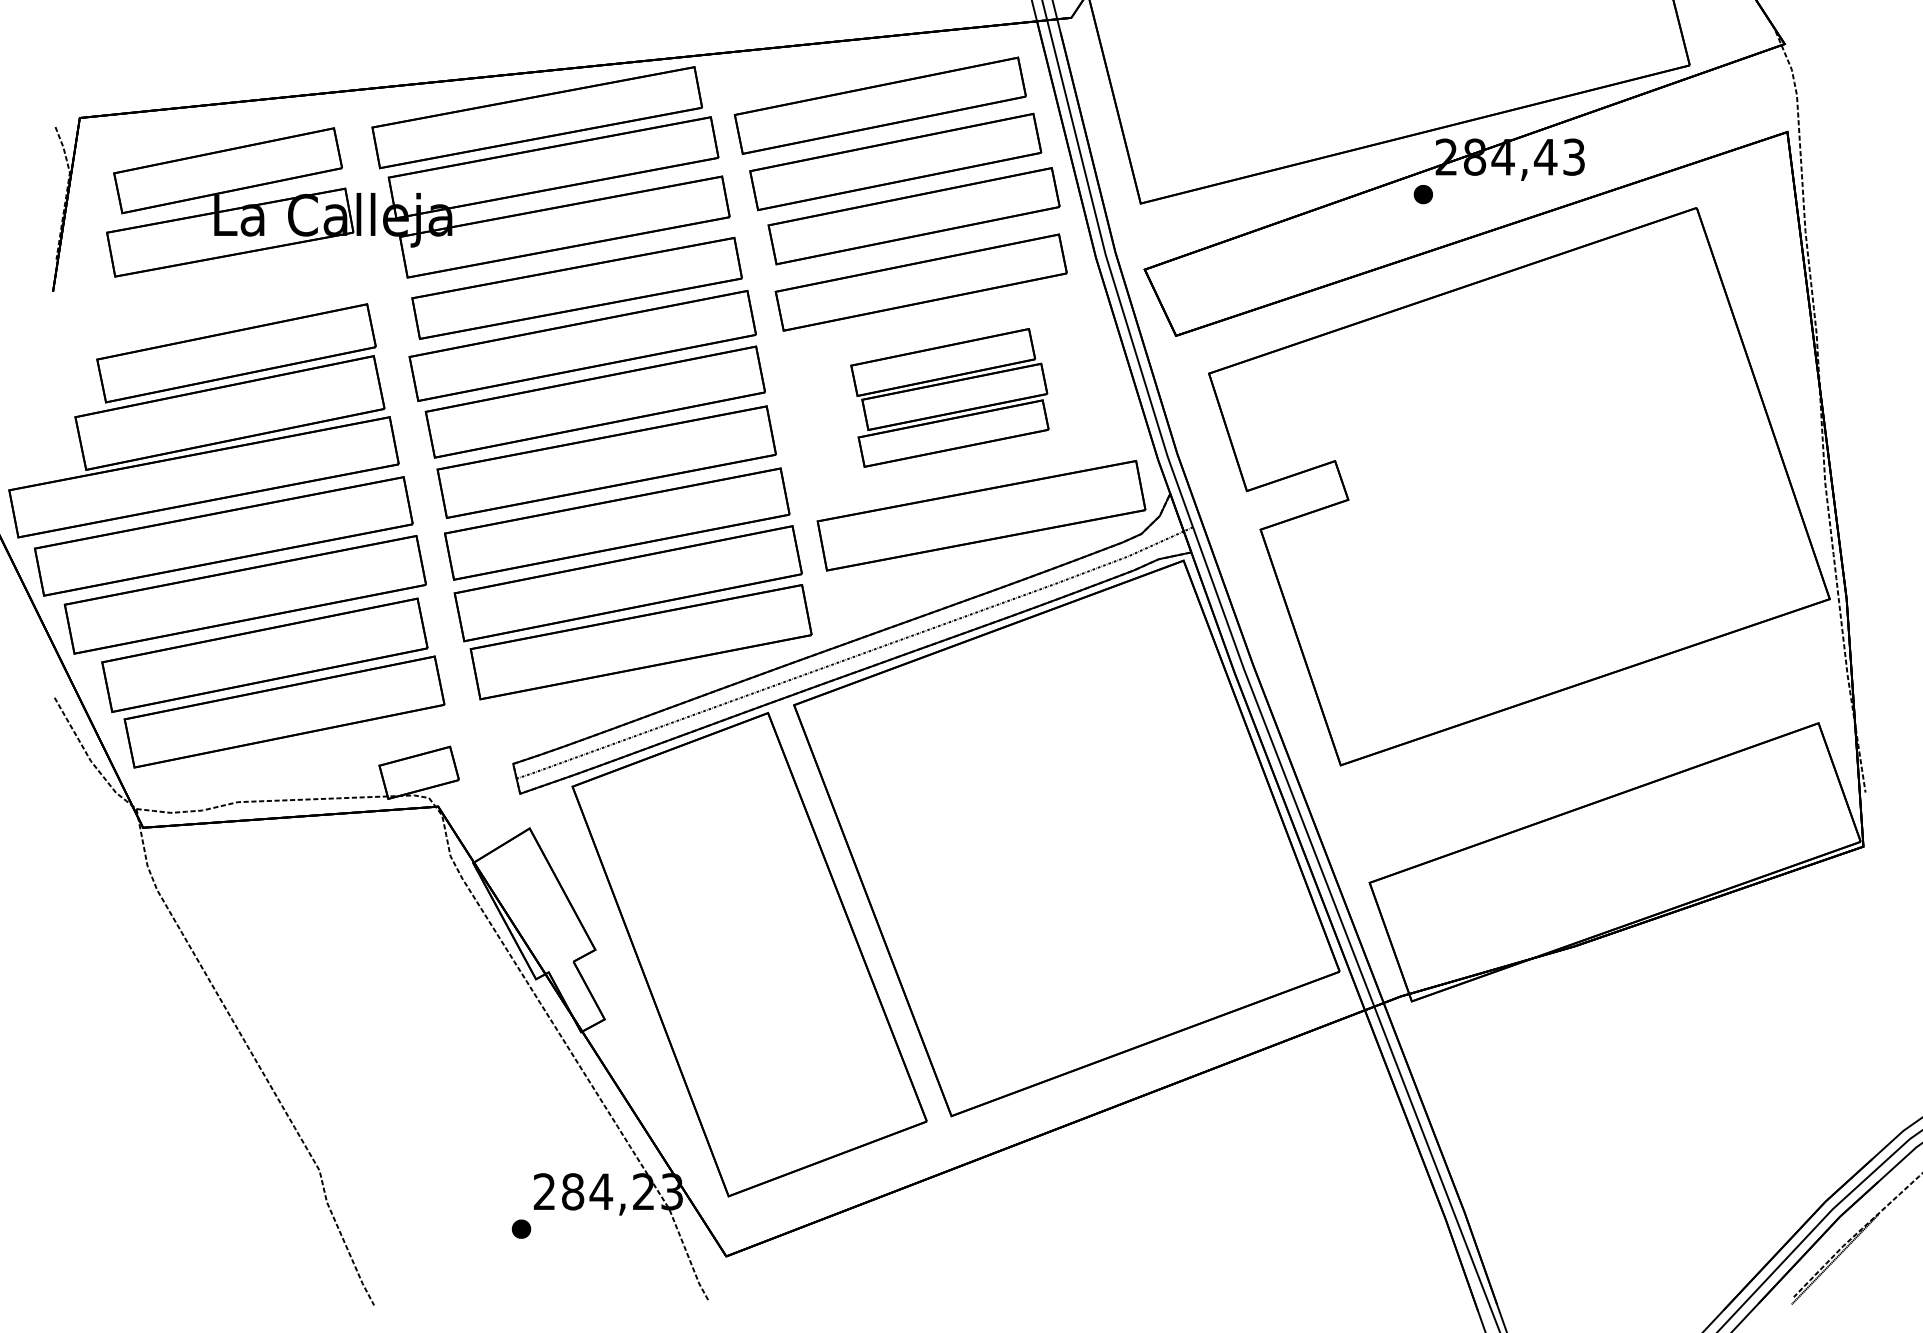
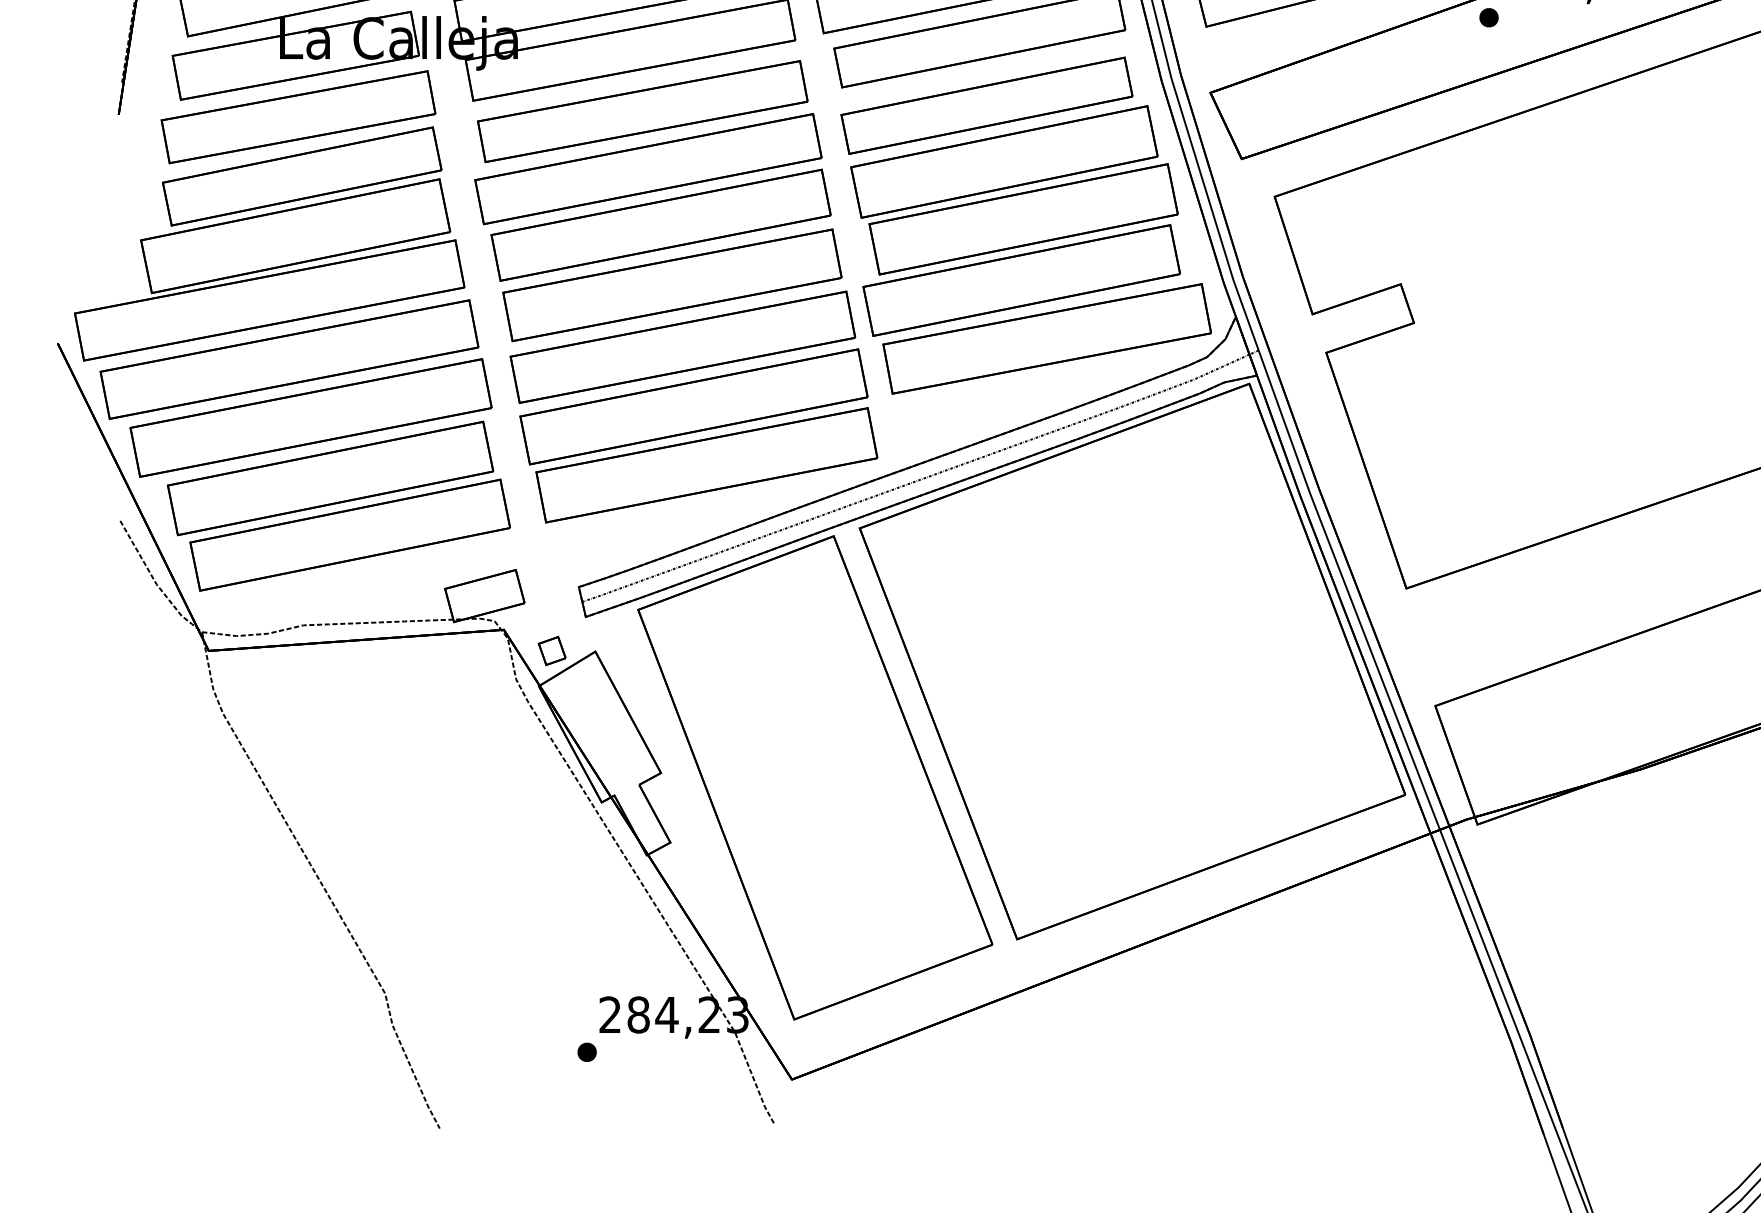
part: (232, 293) -> (298, 116), added
part: (949, 397) -> (1015, 220), size x1.67
part: (486, 827) -> (552, 650), added

